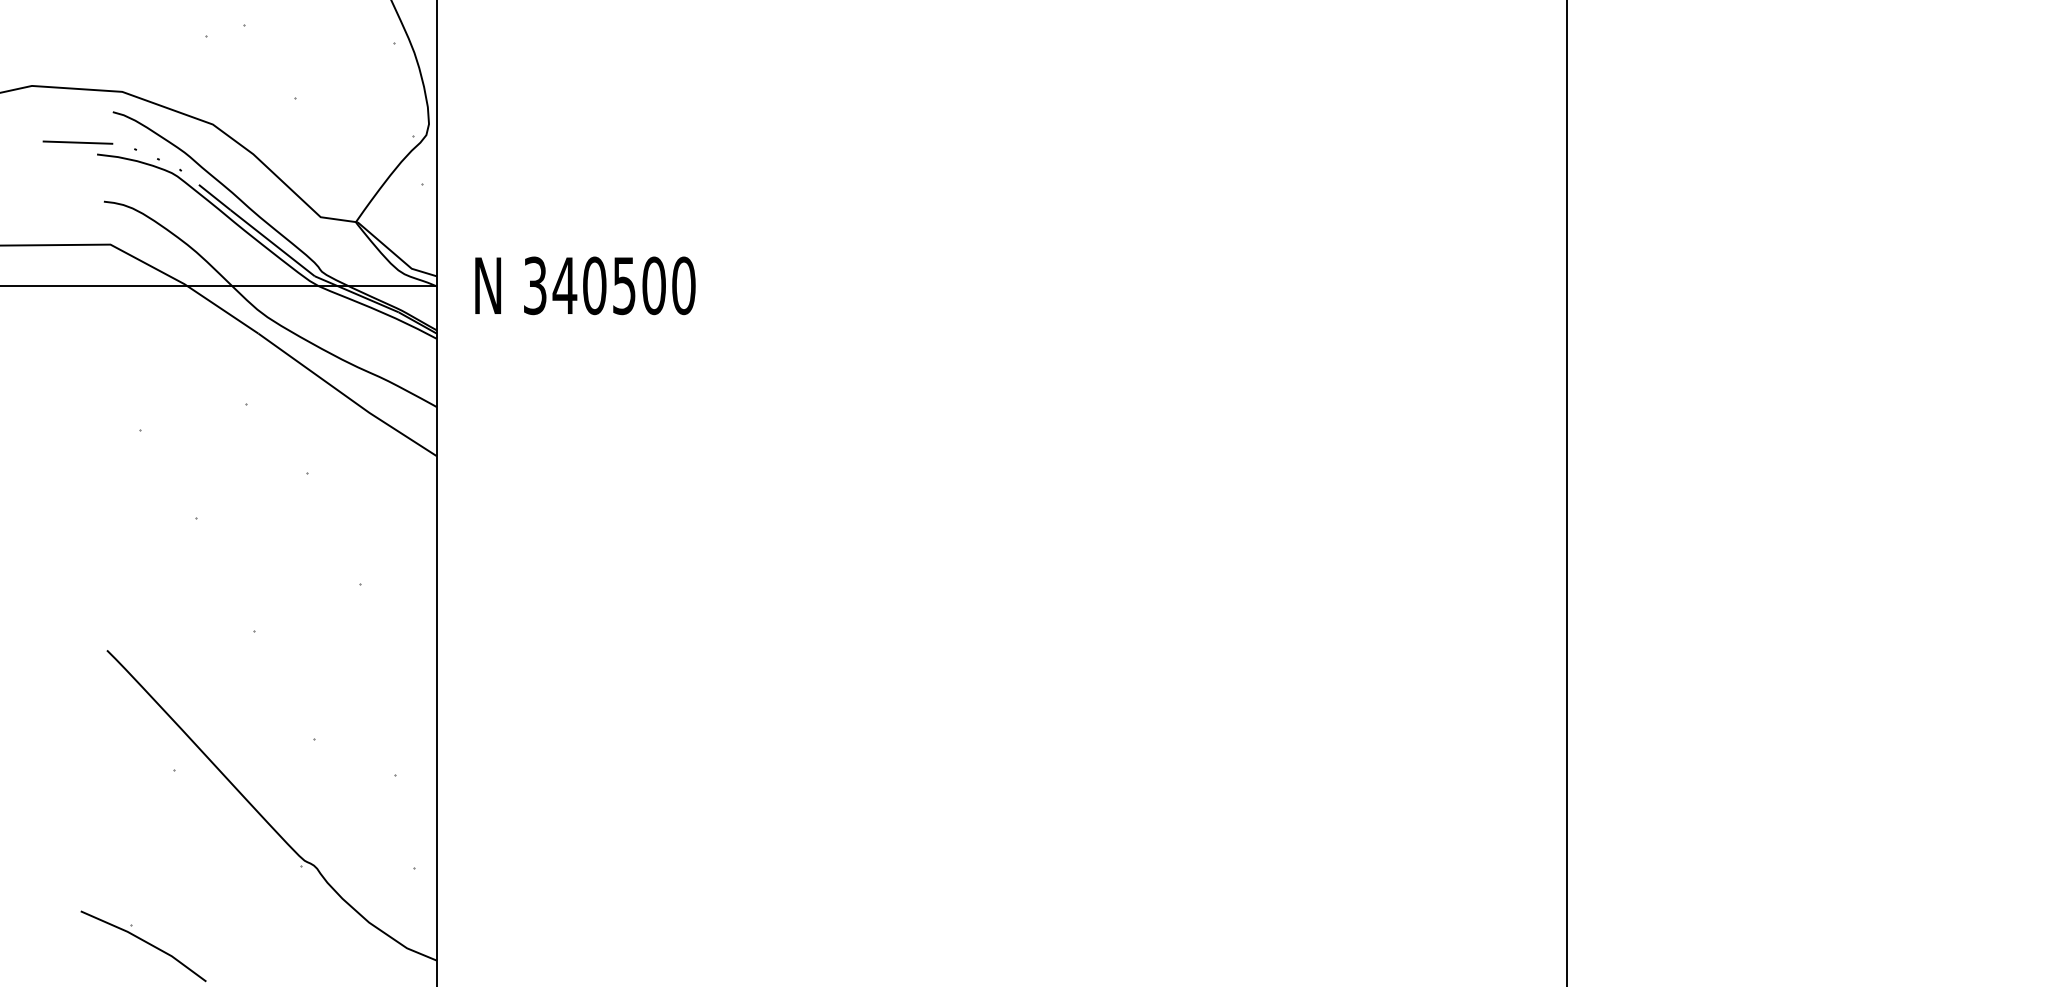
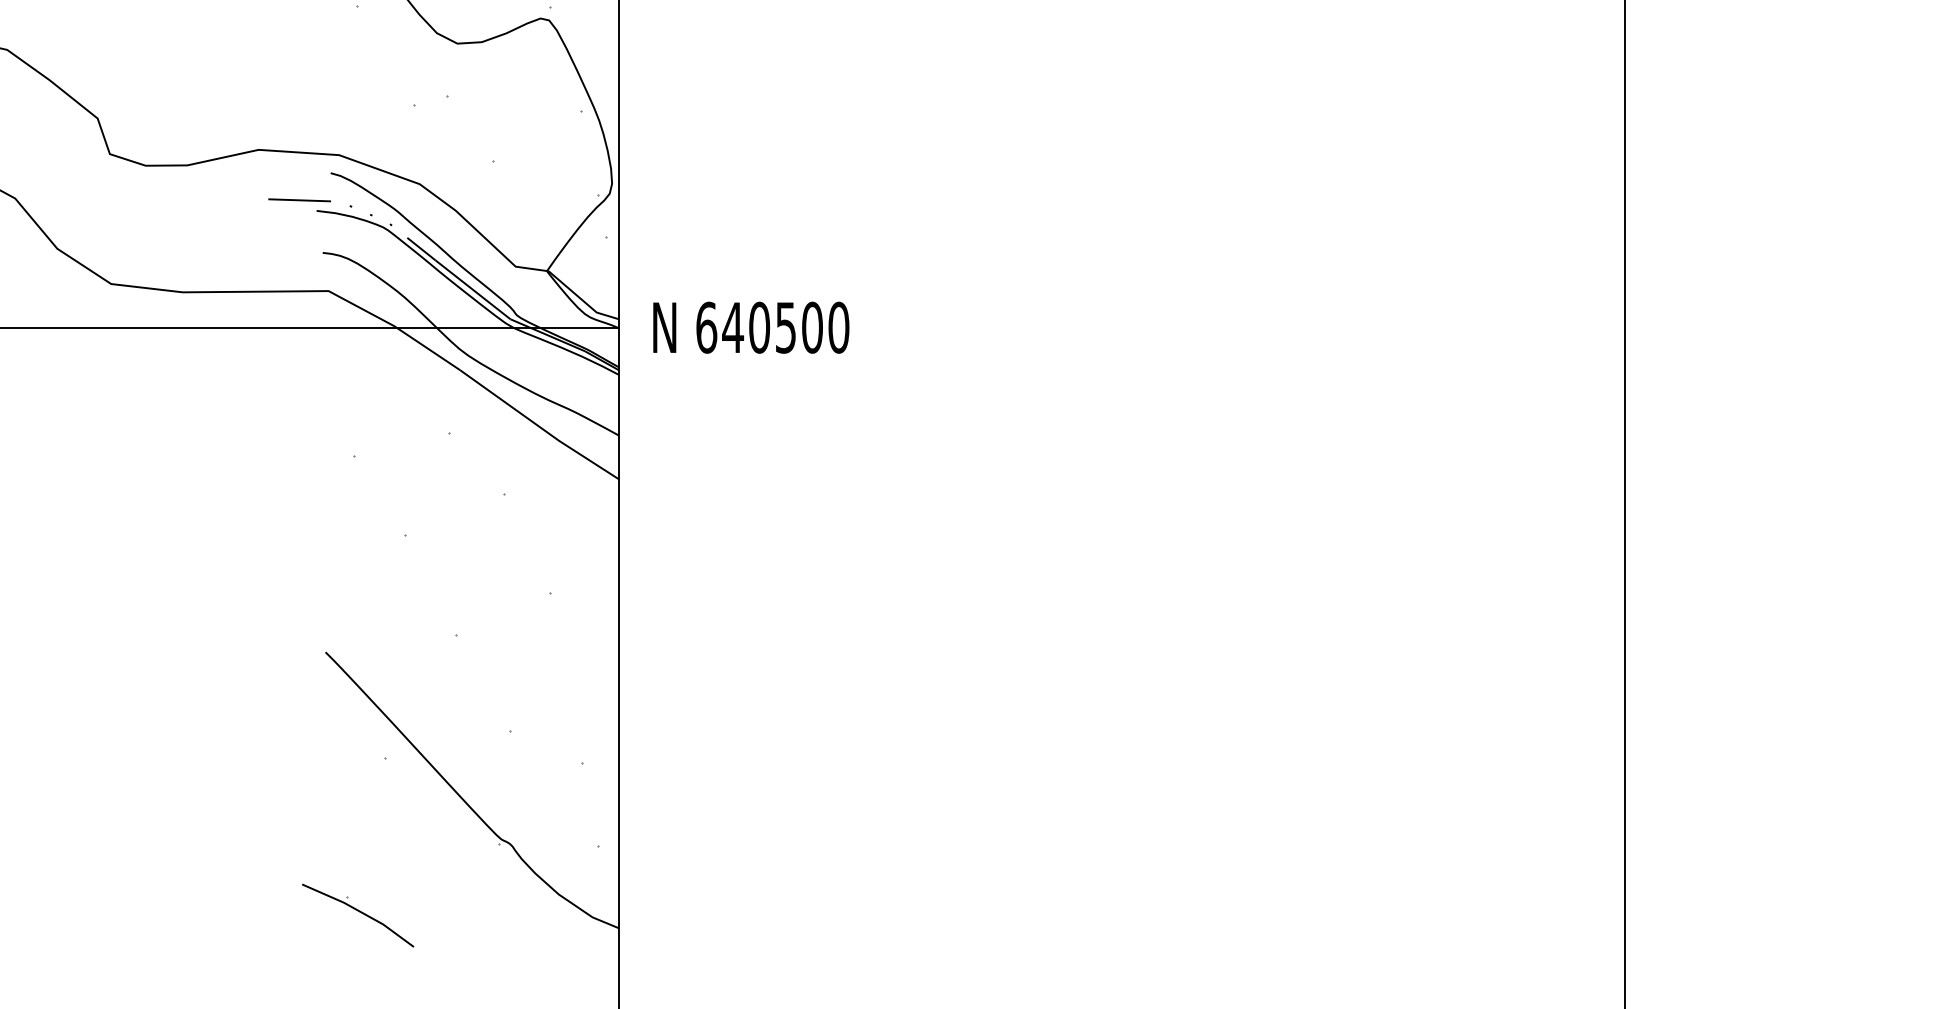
text: (535, 285) -> (706, 327), 340500 -> 640500

